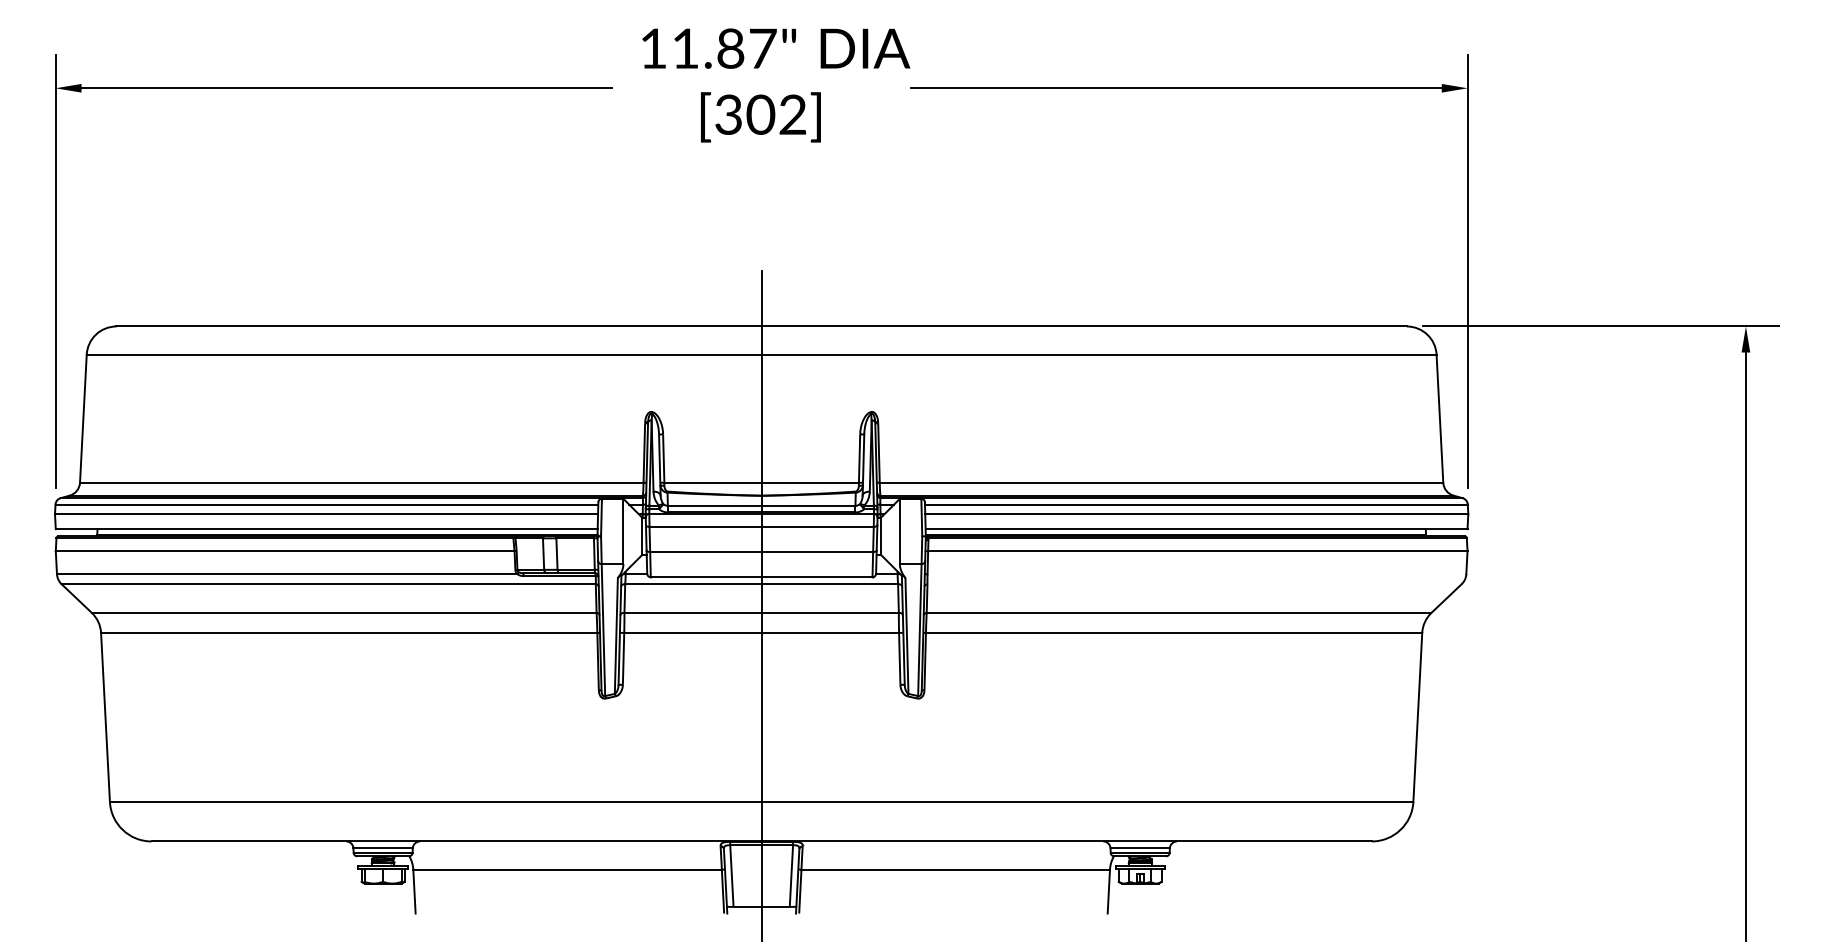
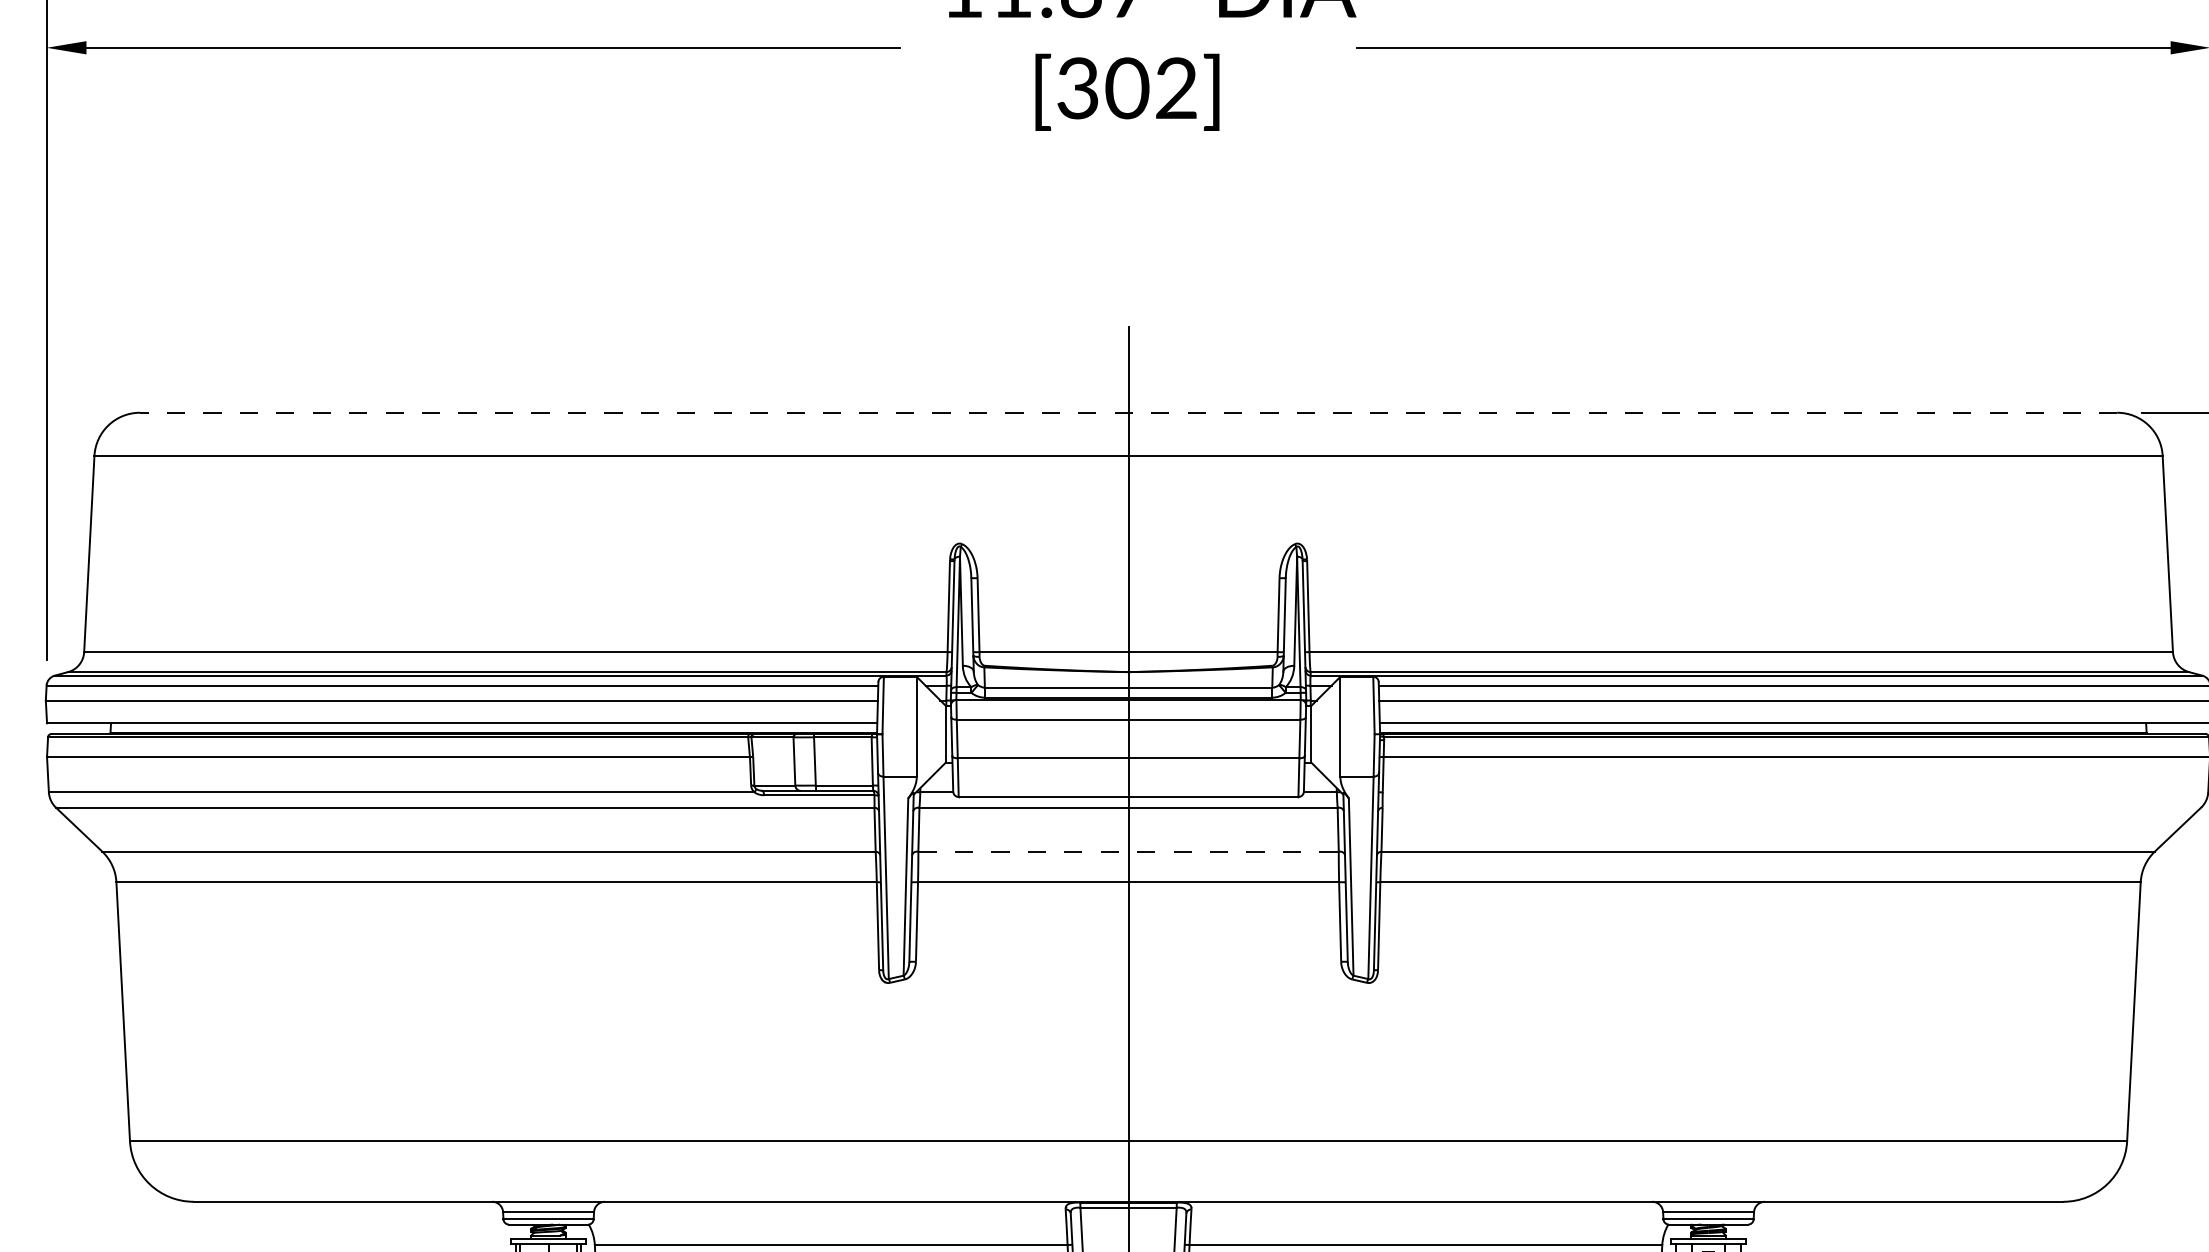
line: (761, 326) -> (1128, 412), solid -> dashed
line: (762, 612) -> (1129, 850), solid -> dashed

